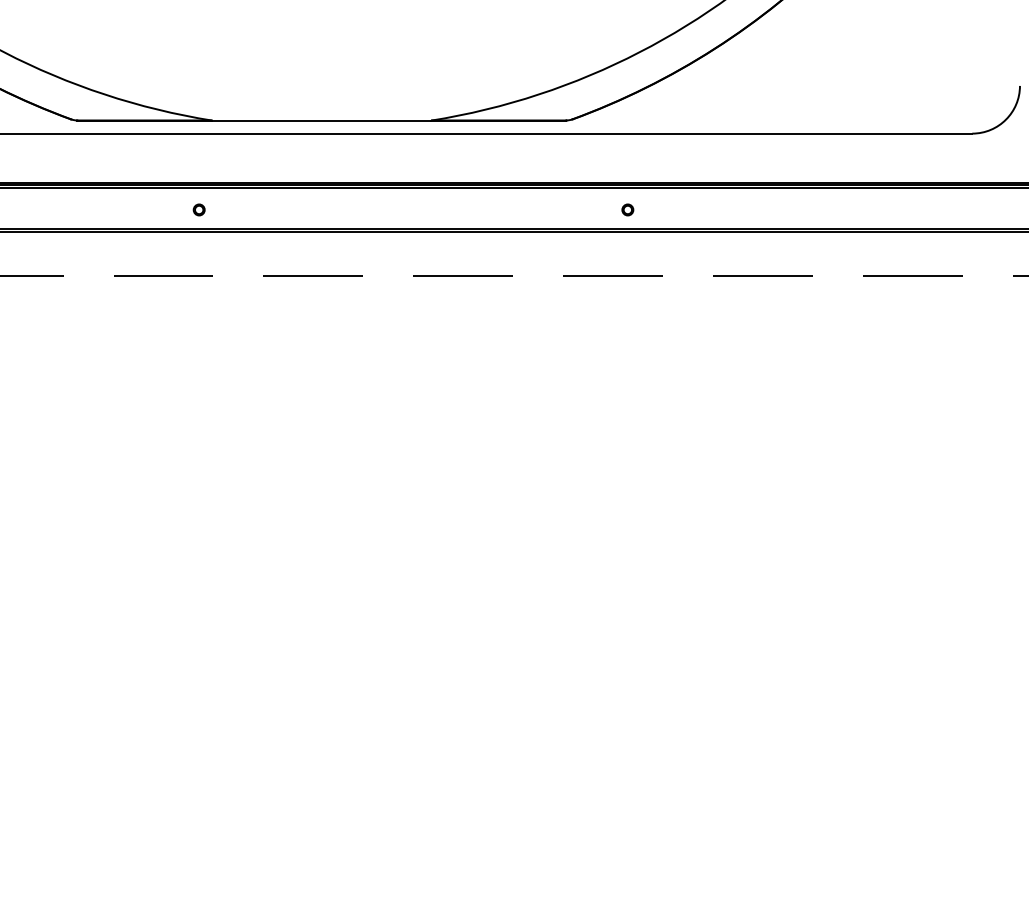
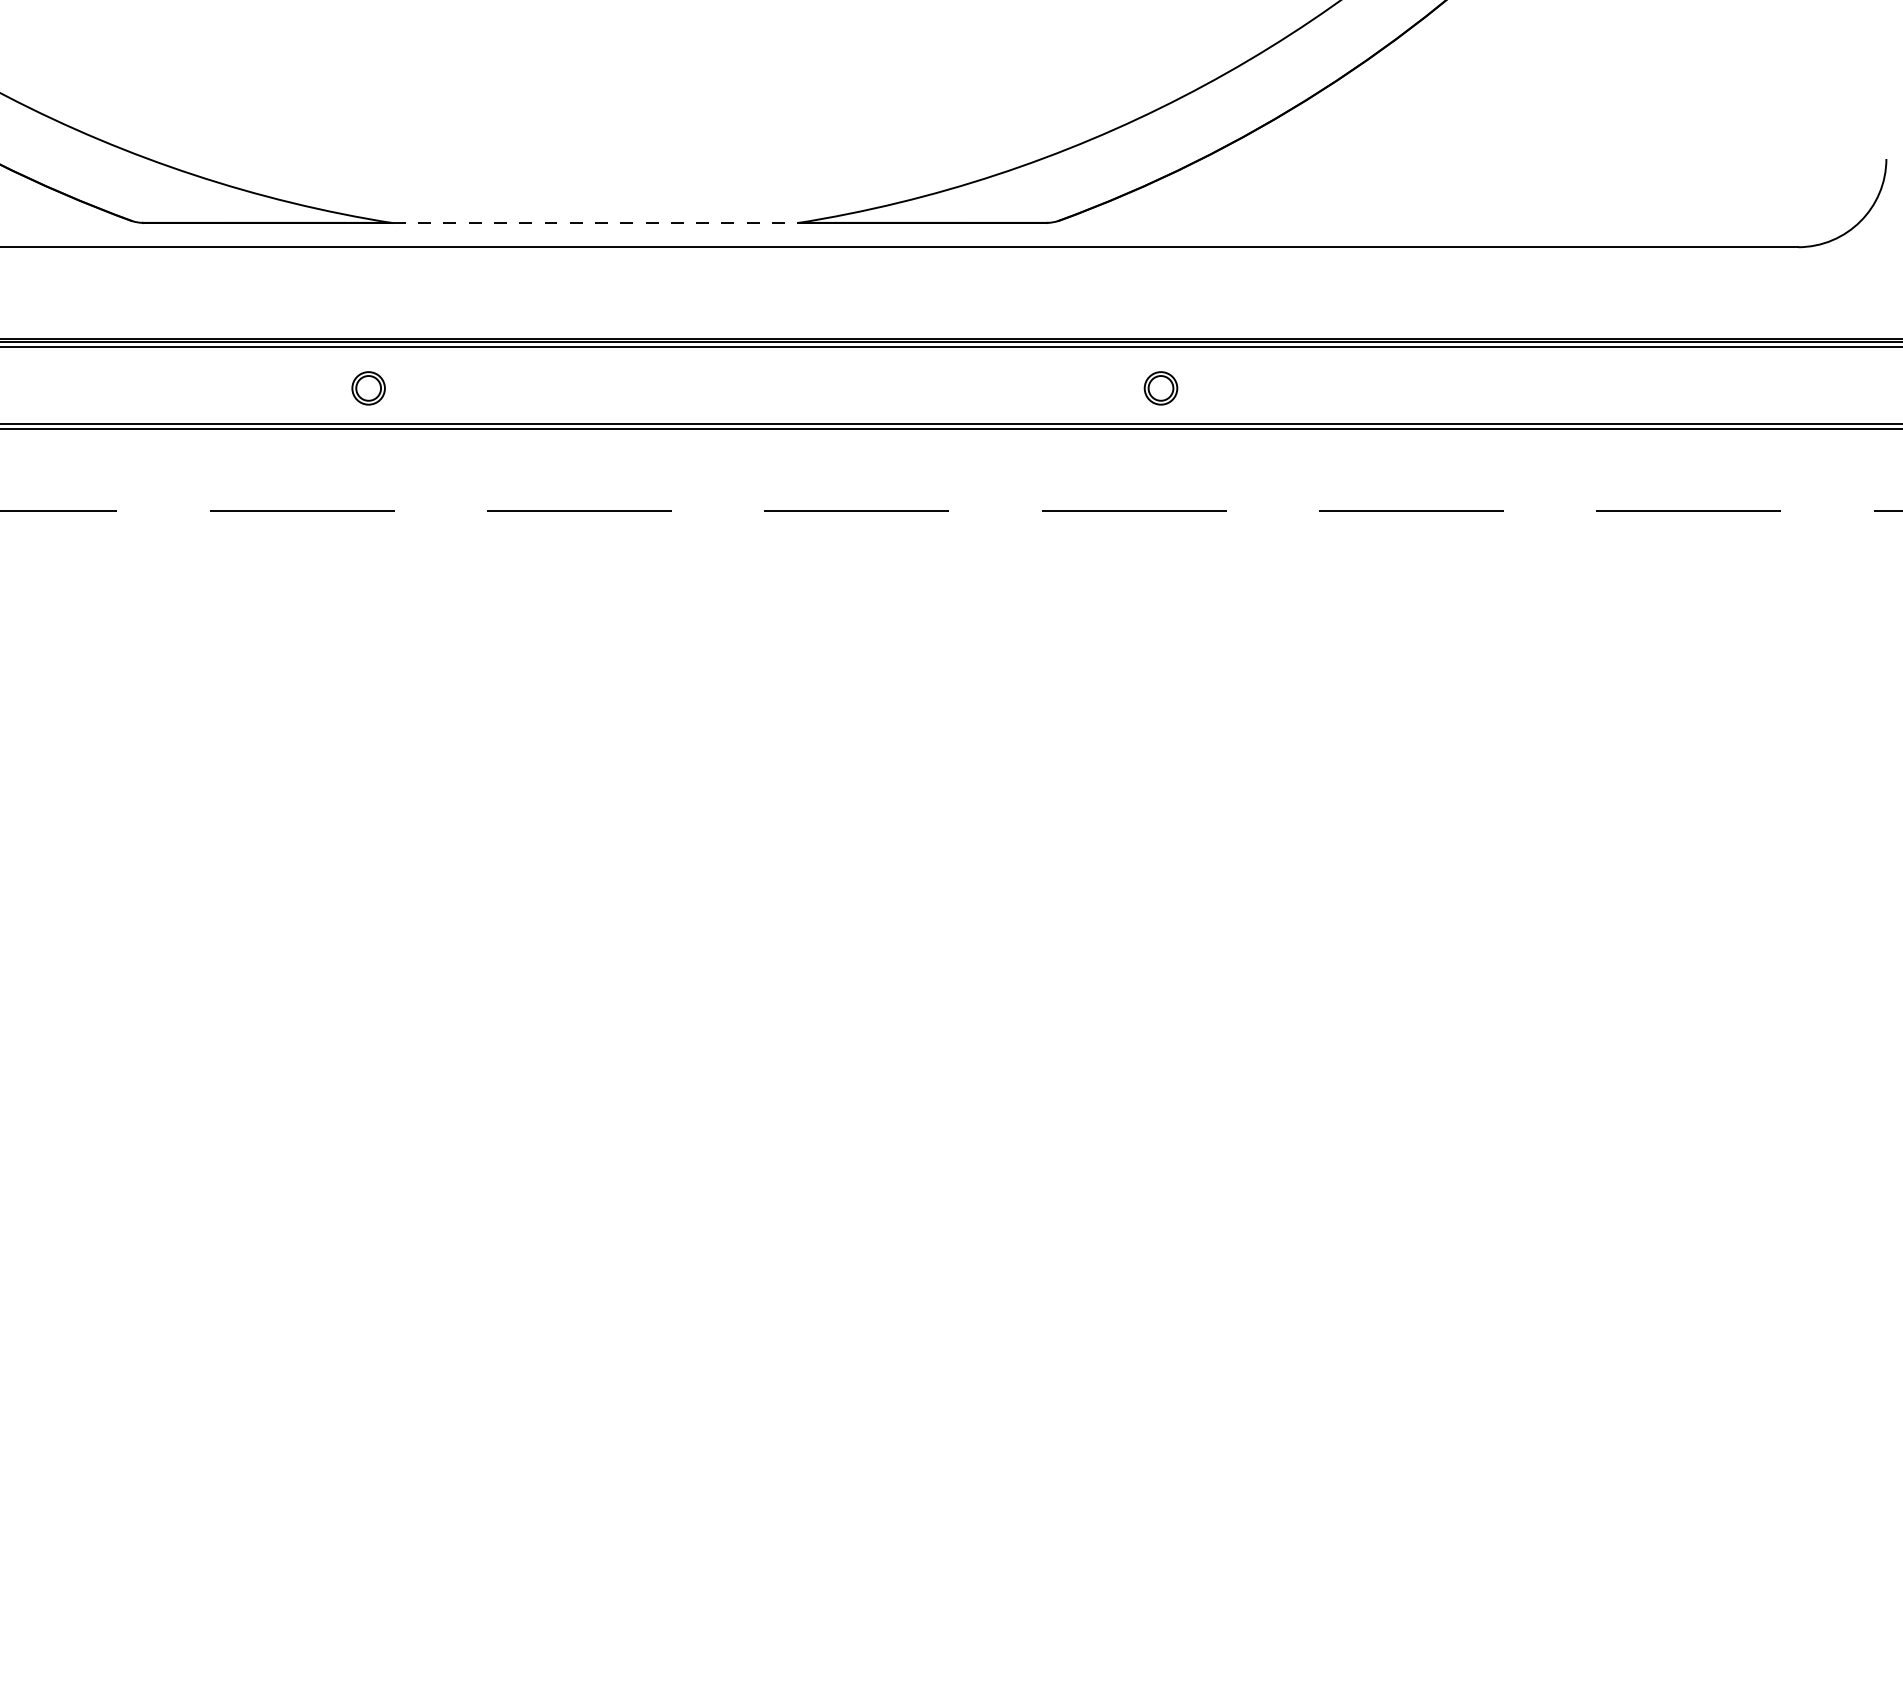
line: (322, 120) -> (596, 222), solid -> dashed
part: (198, 209) -> (367, 387), size x1.6
part: (627, 209) -> (1160, 387), size x1.6

